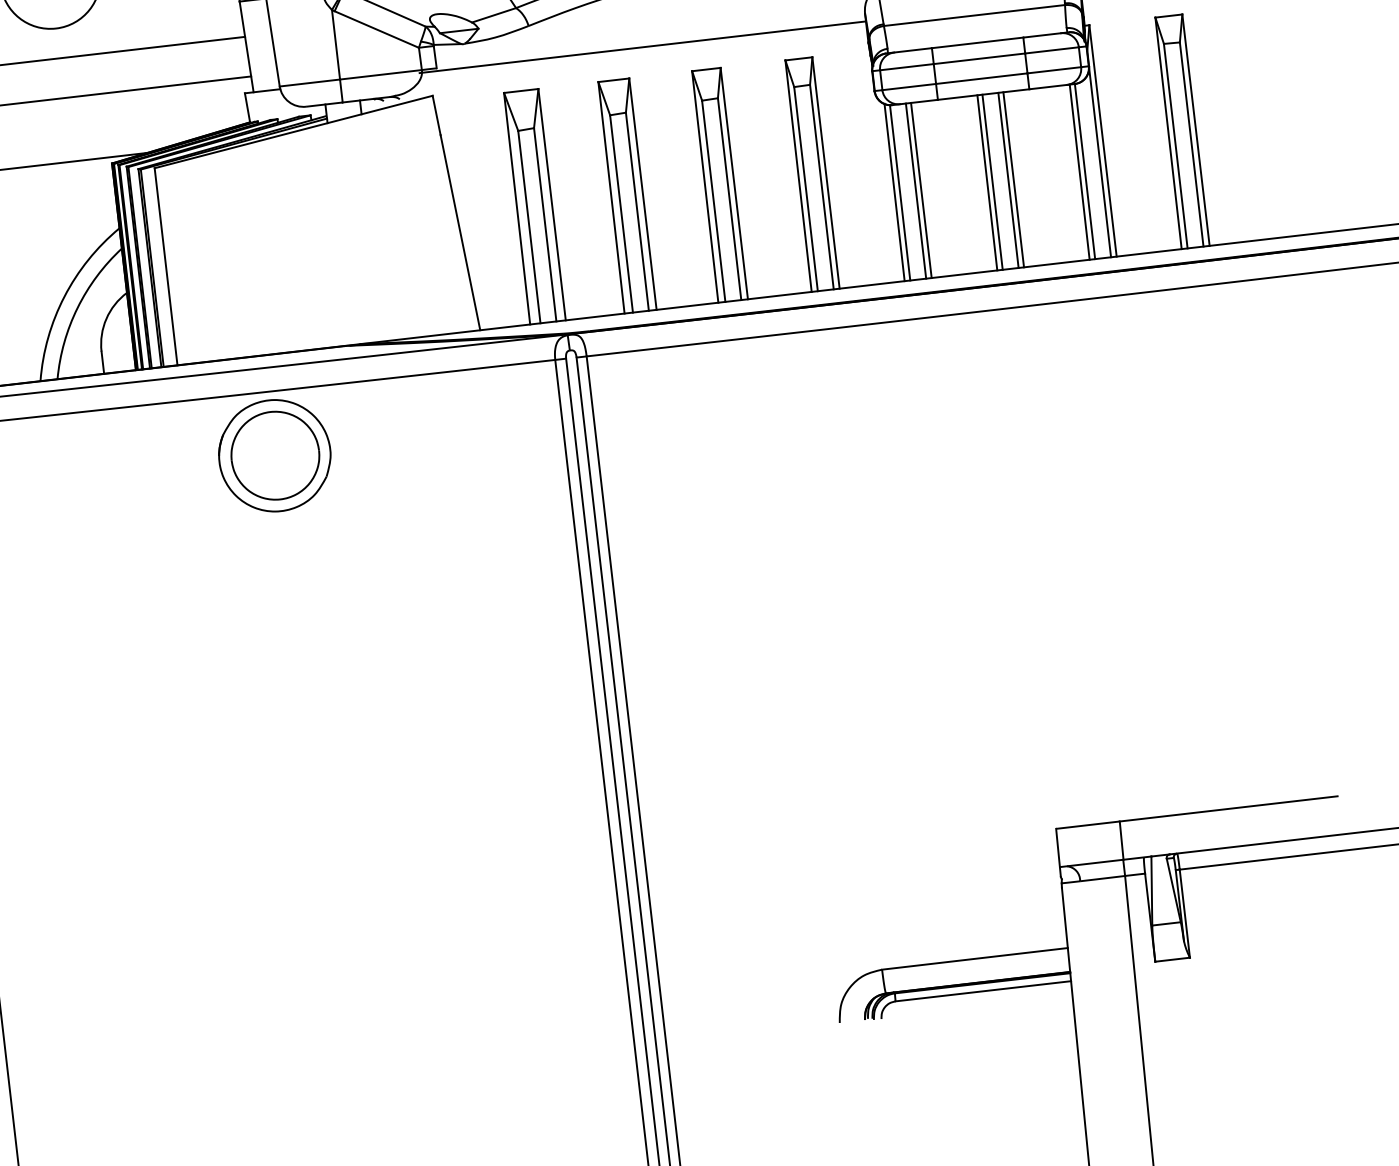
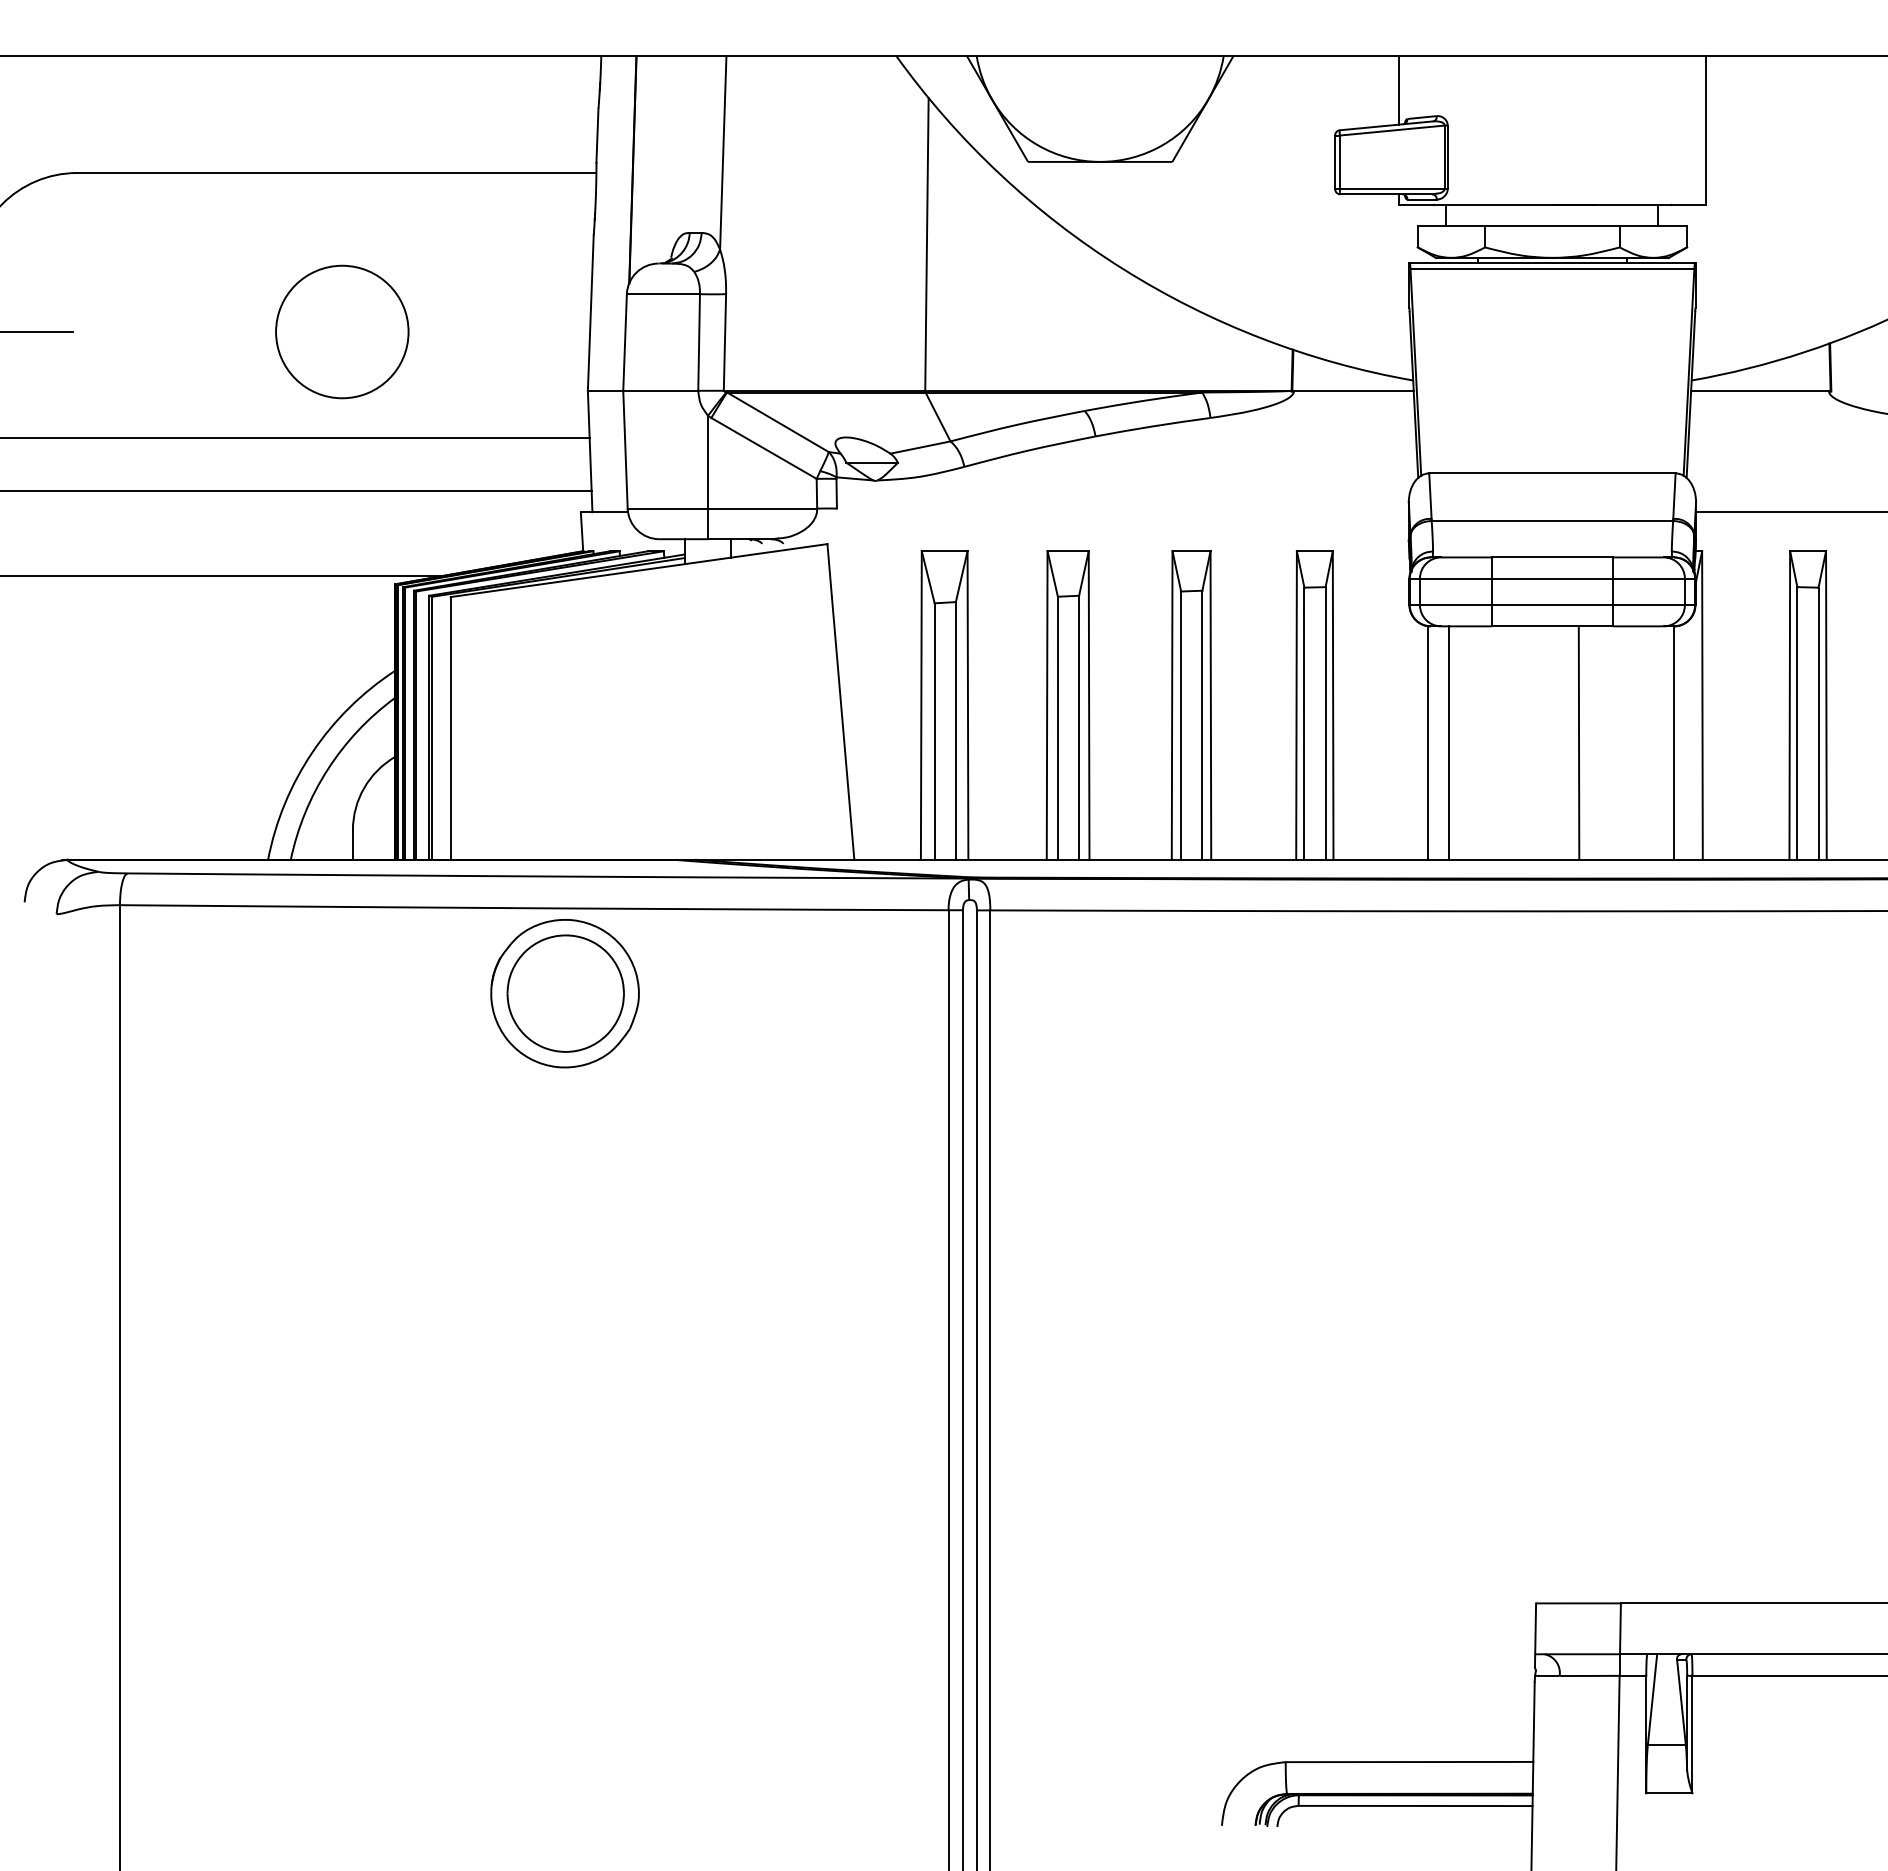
line: (642, 47) -> (1110, 512), removed
line: (1100, 162) -> (1695, 733), removed
line: (1079, 171) -> (1666, 742), removed
line: (1008, 179) -> (1572, 742), removed
line: (992, 181) -> (1550, 742), removed
line: (987, 182) -> (1543, 742), removed
line: (920, 190) -> (1455, 742), removed
line: (894, 192) -> (1420, 741), removed

